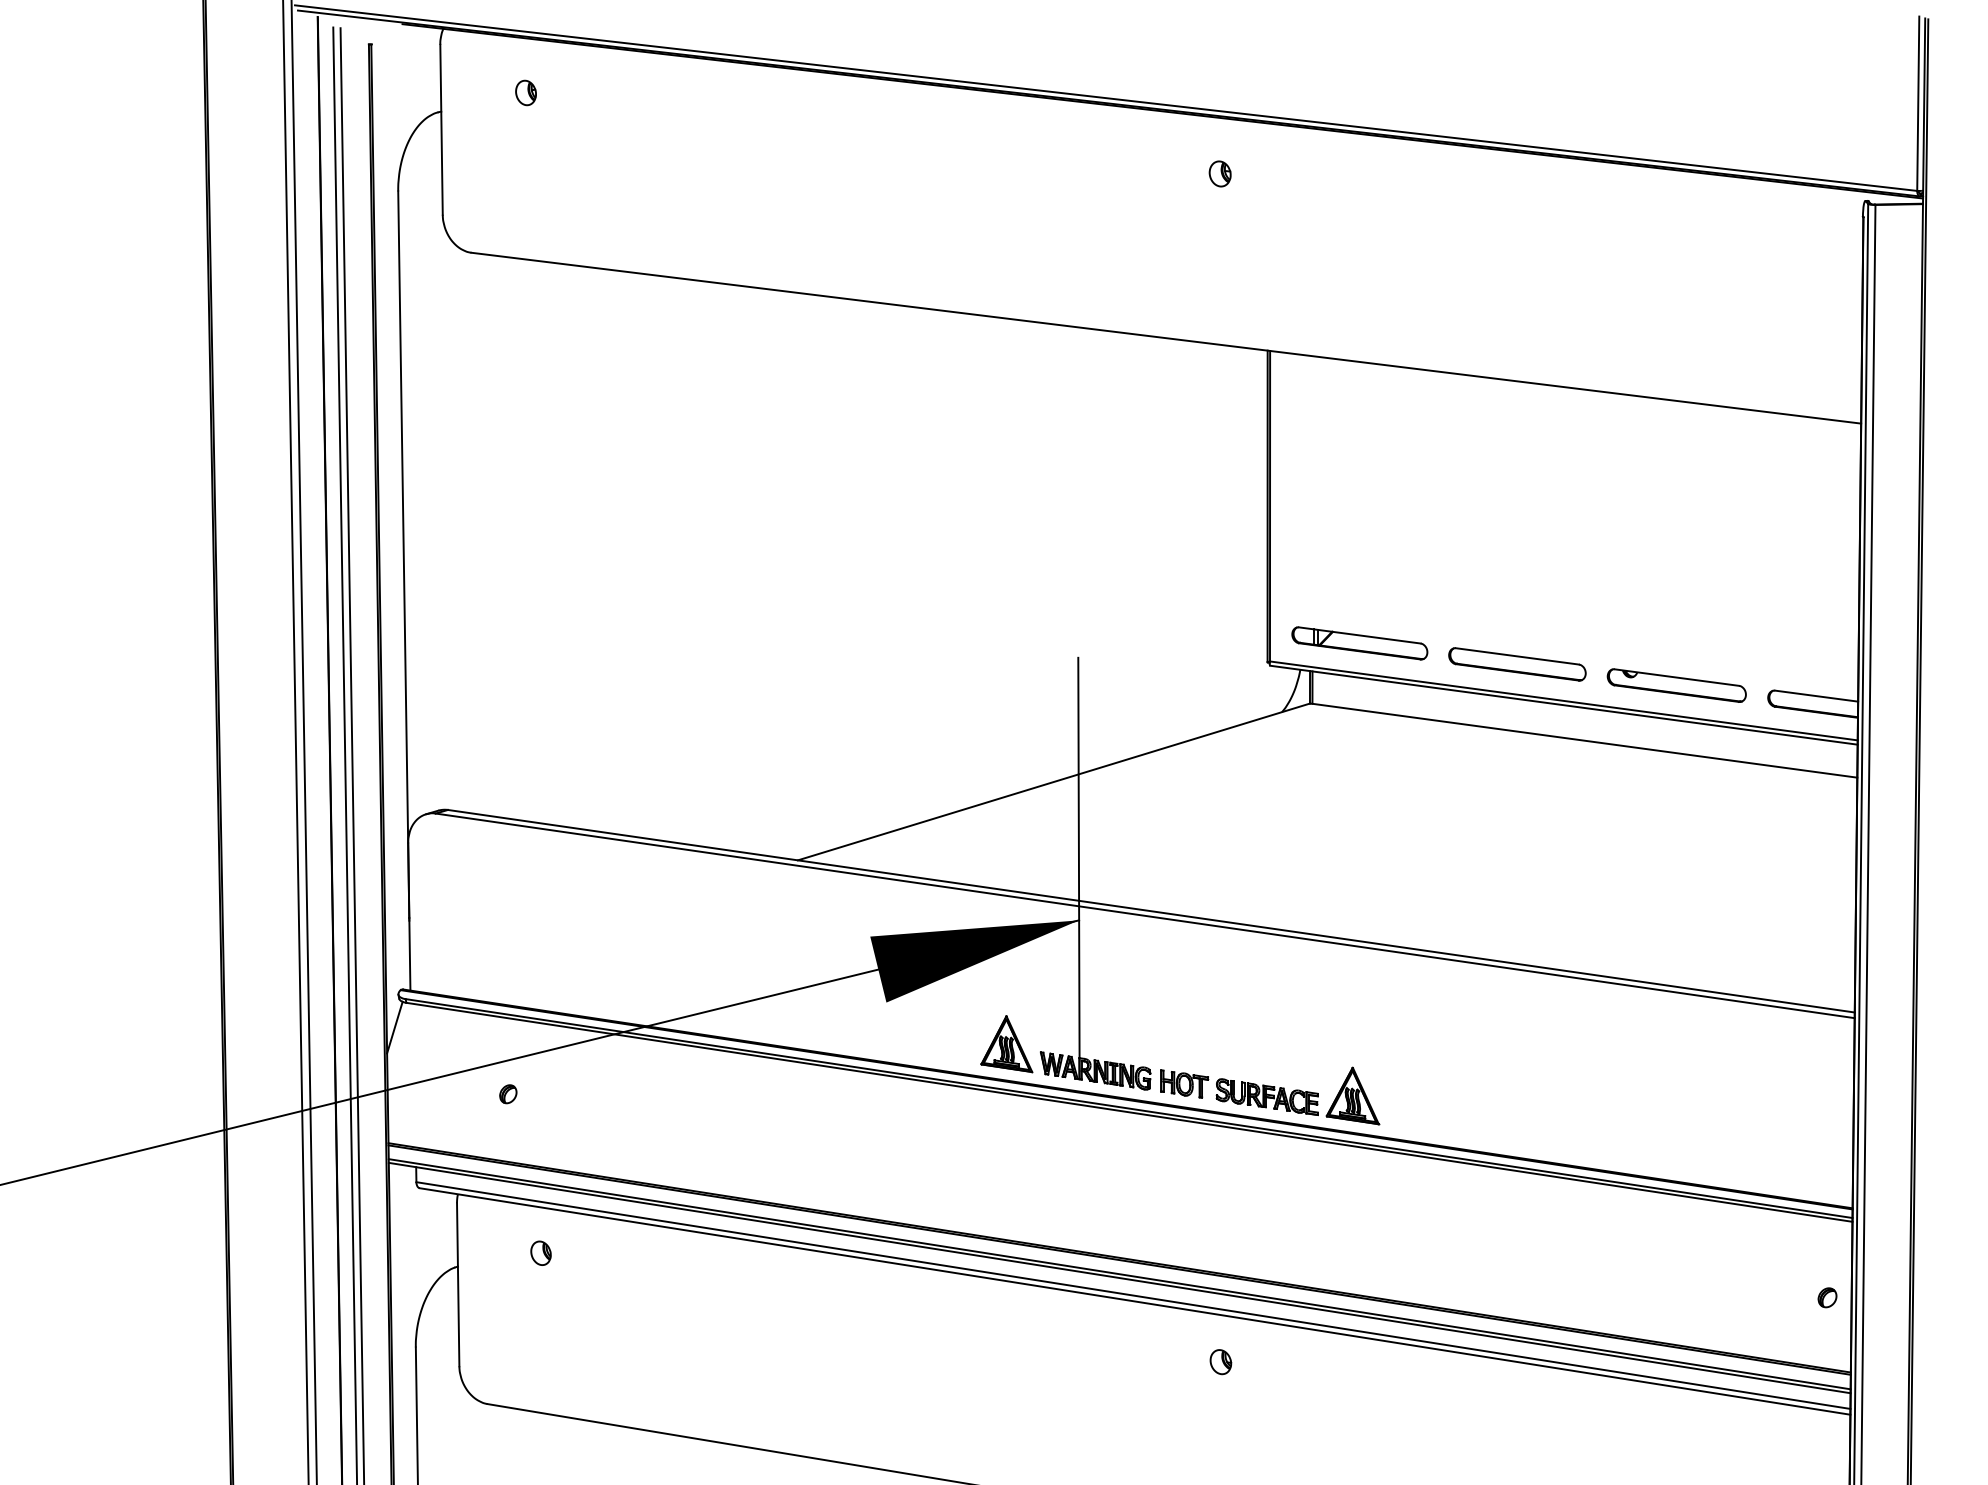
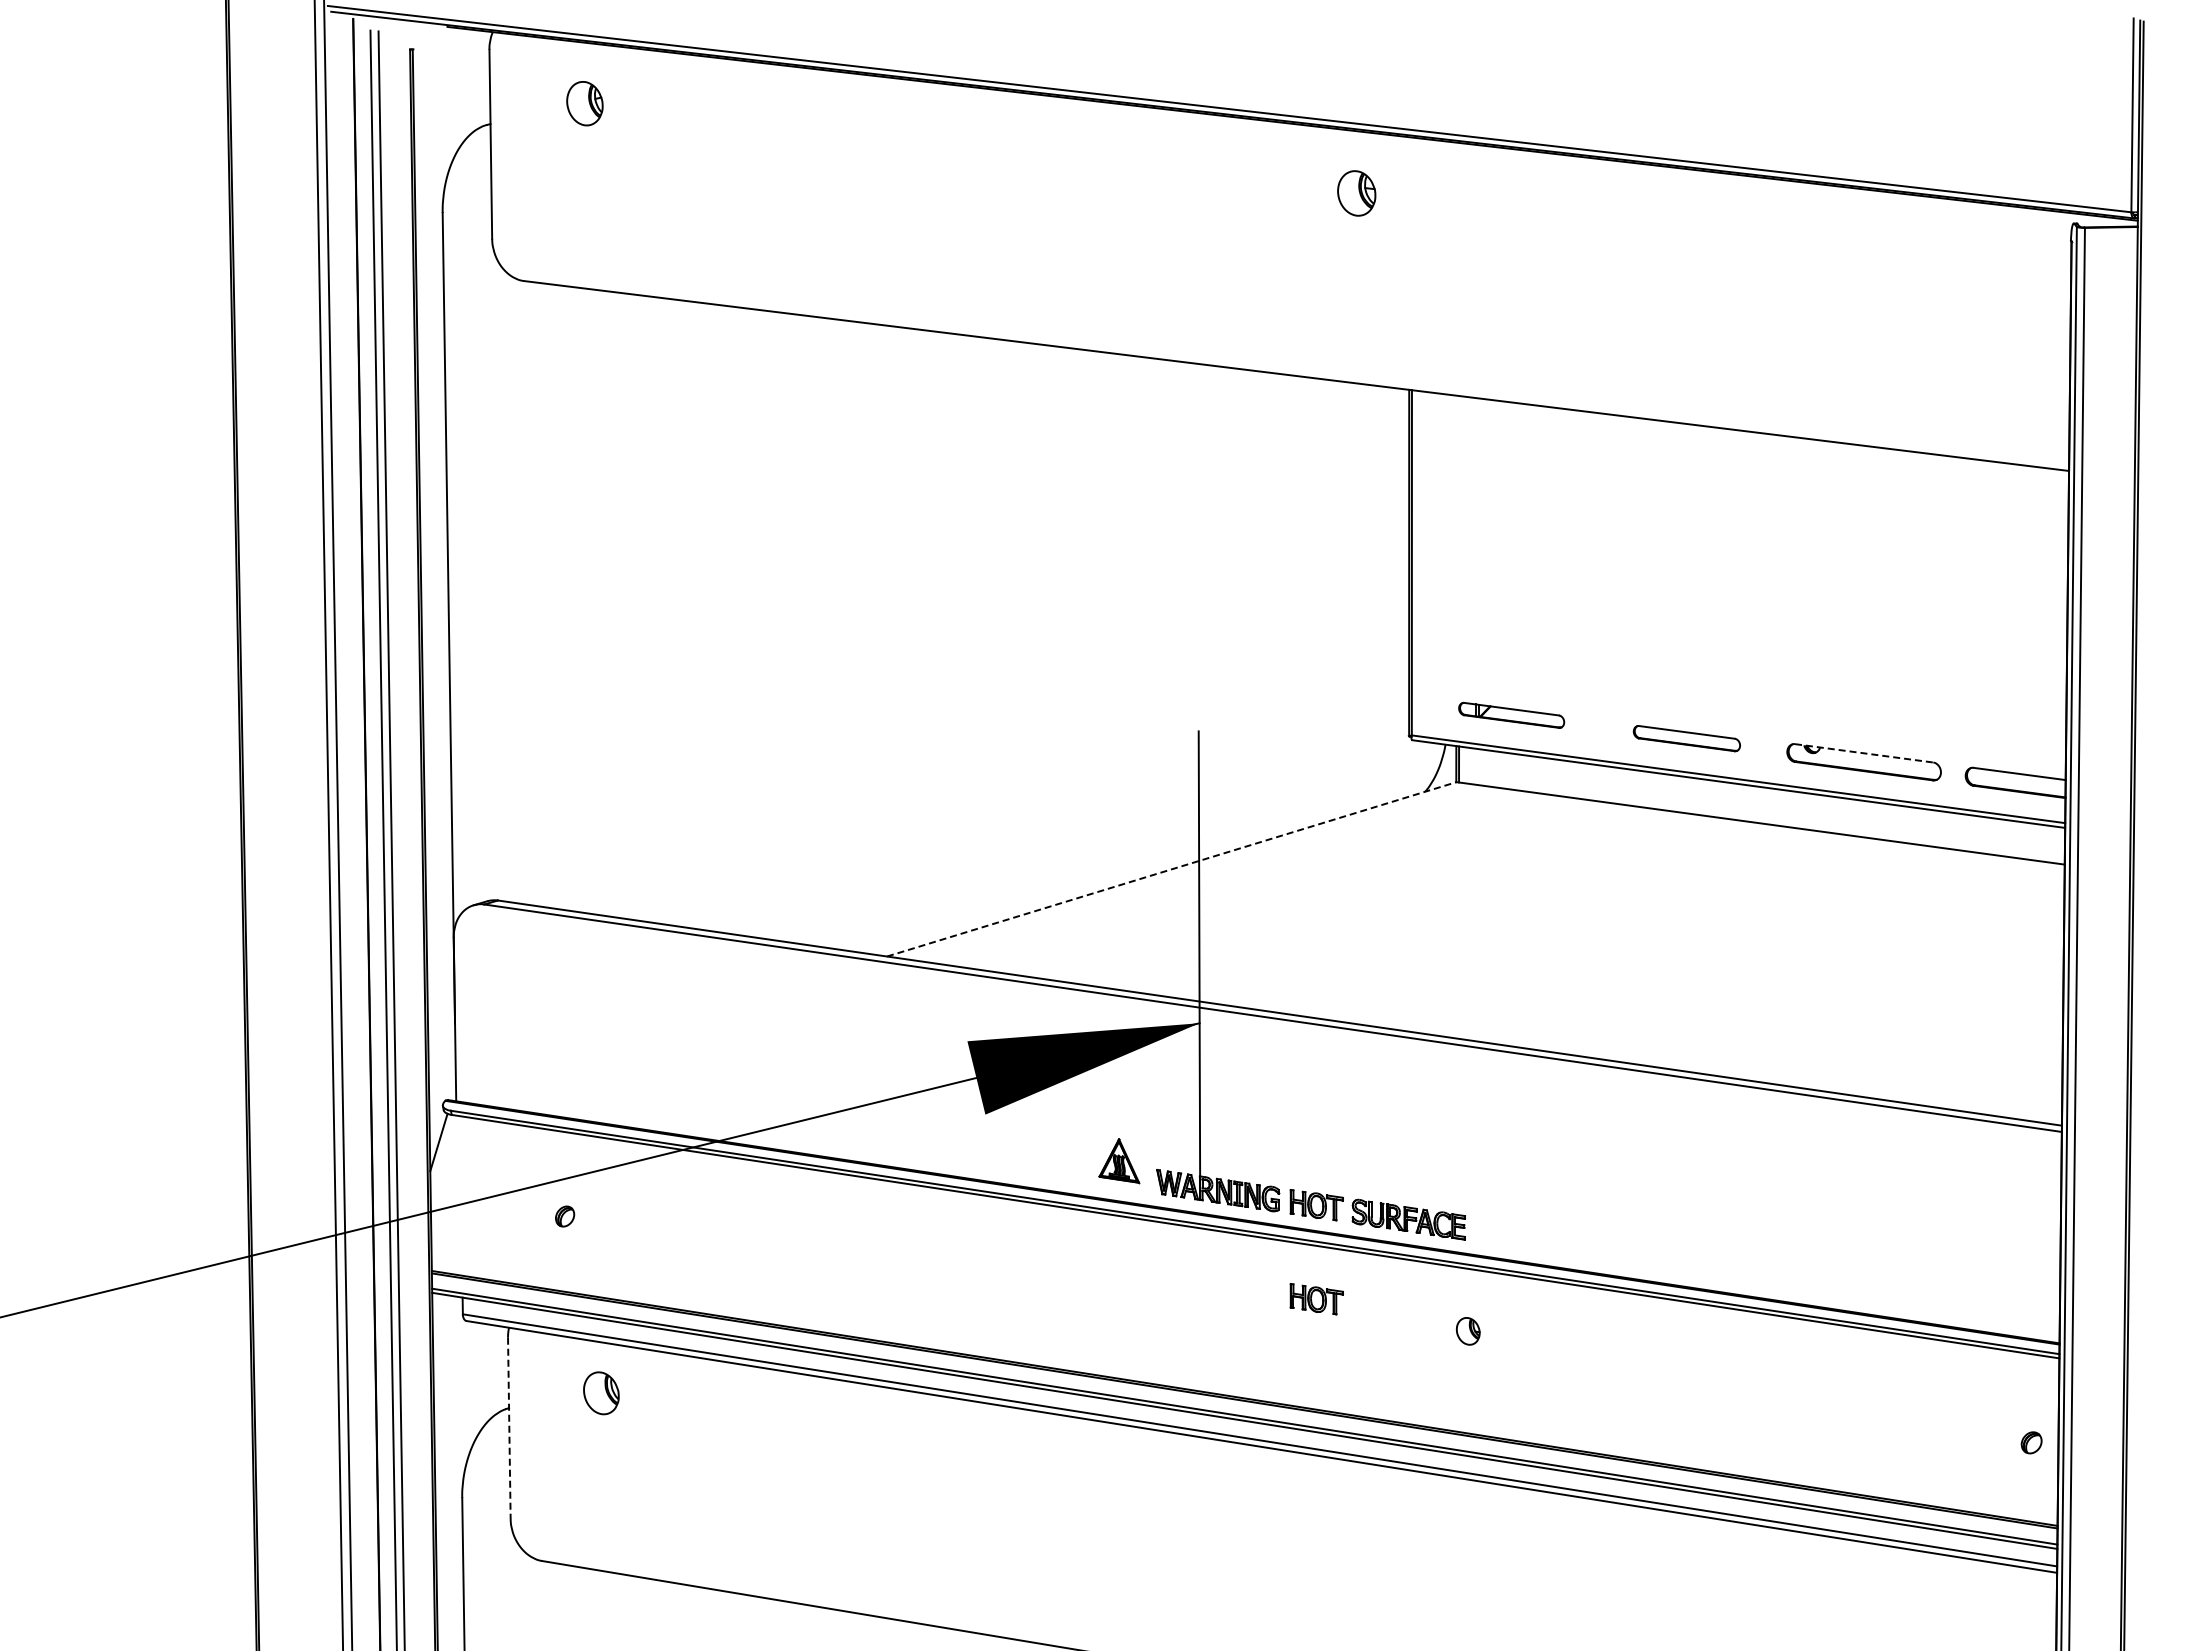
part: (525, 92) -> (584, 102), size x1.6
part: (1219, 174) -> (1355, 193), size x1.6
part: (1359, 643) -> (1511, 715), size x0.7
part: (1517, 664) -> (1686, 738), size x0.7
line: (1677, 677) -> (1864, 753), solid -> dashed
line: (1053, 782) -> (1171, 869), solid -> dashed
part: (1007, 1044) -> (1119, 1161), size x0.7
part: (1352, 1096) -> (1503, 1218), removed
part: (1184, 1168) -> (1316, 1299), added
part: (541, 1253) -> (601, 1393), size x1.6
line: (458, 1284) -> (509, 1428), solid -> dashed
part: (1221, 1362) -> (1468, 1331), moved

